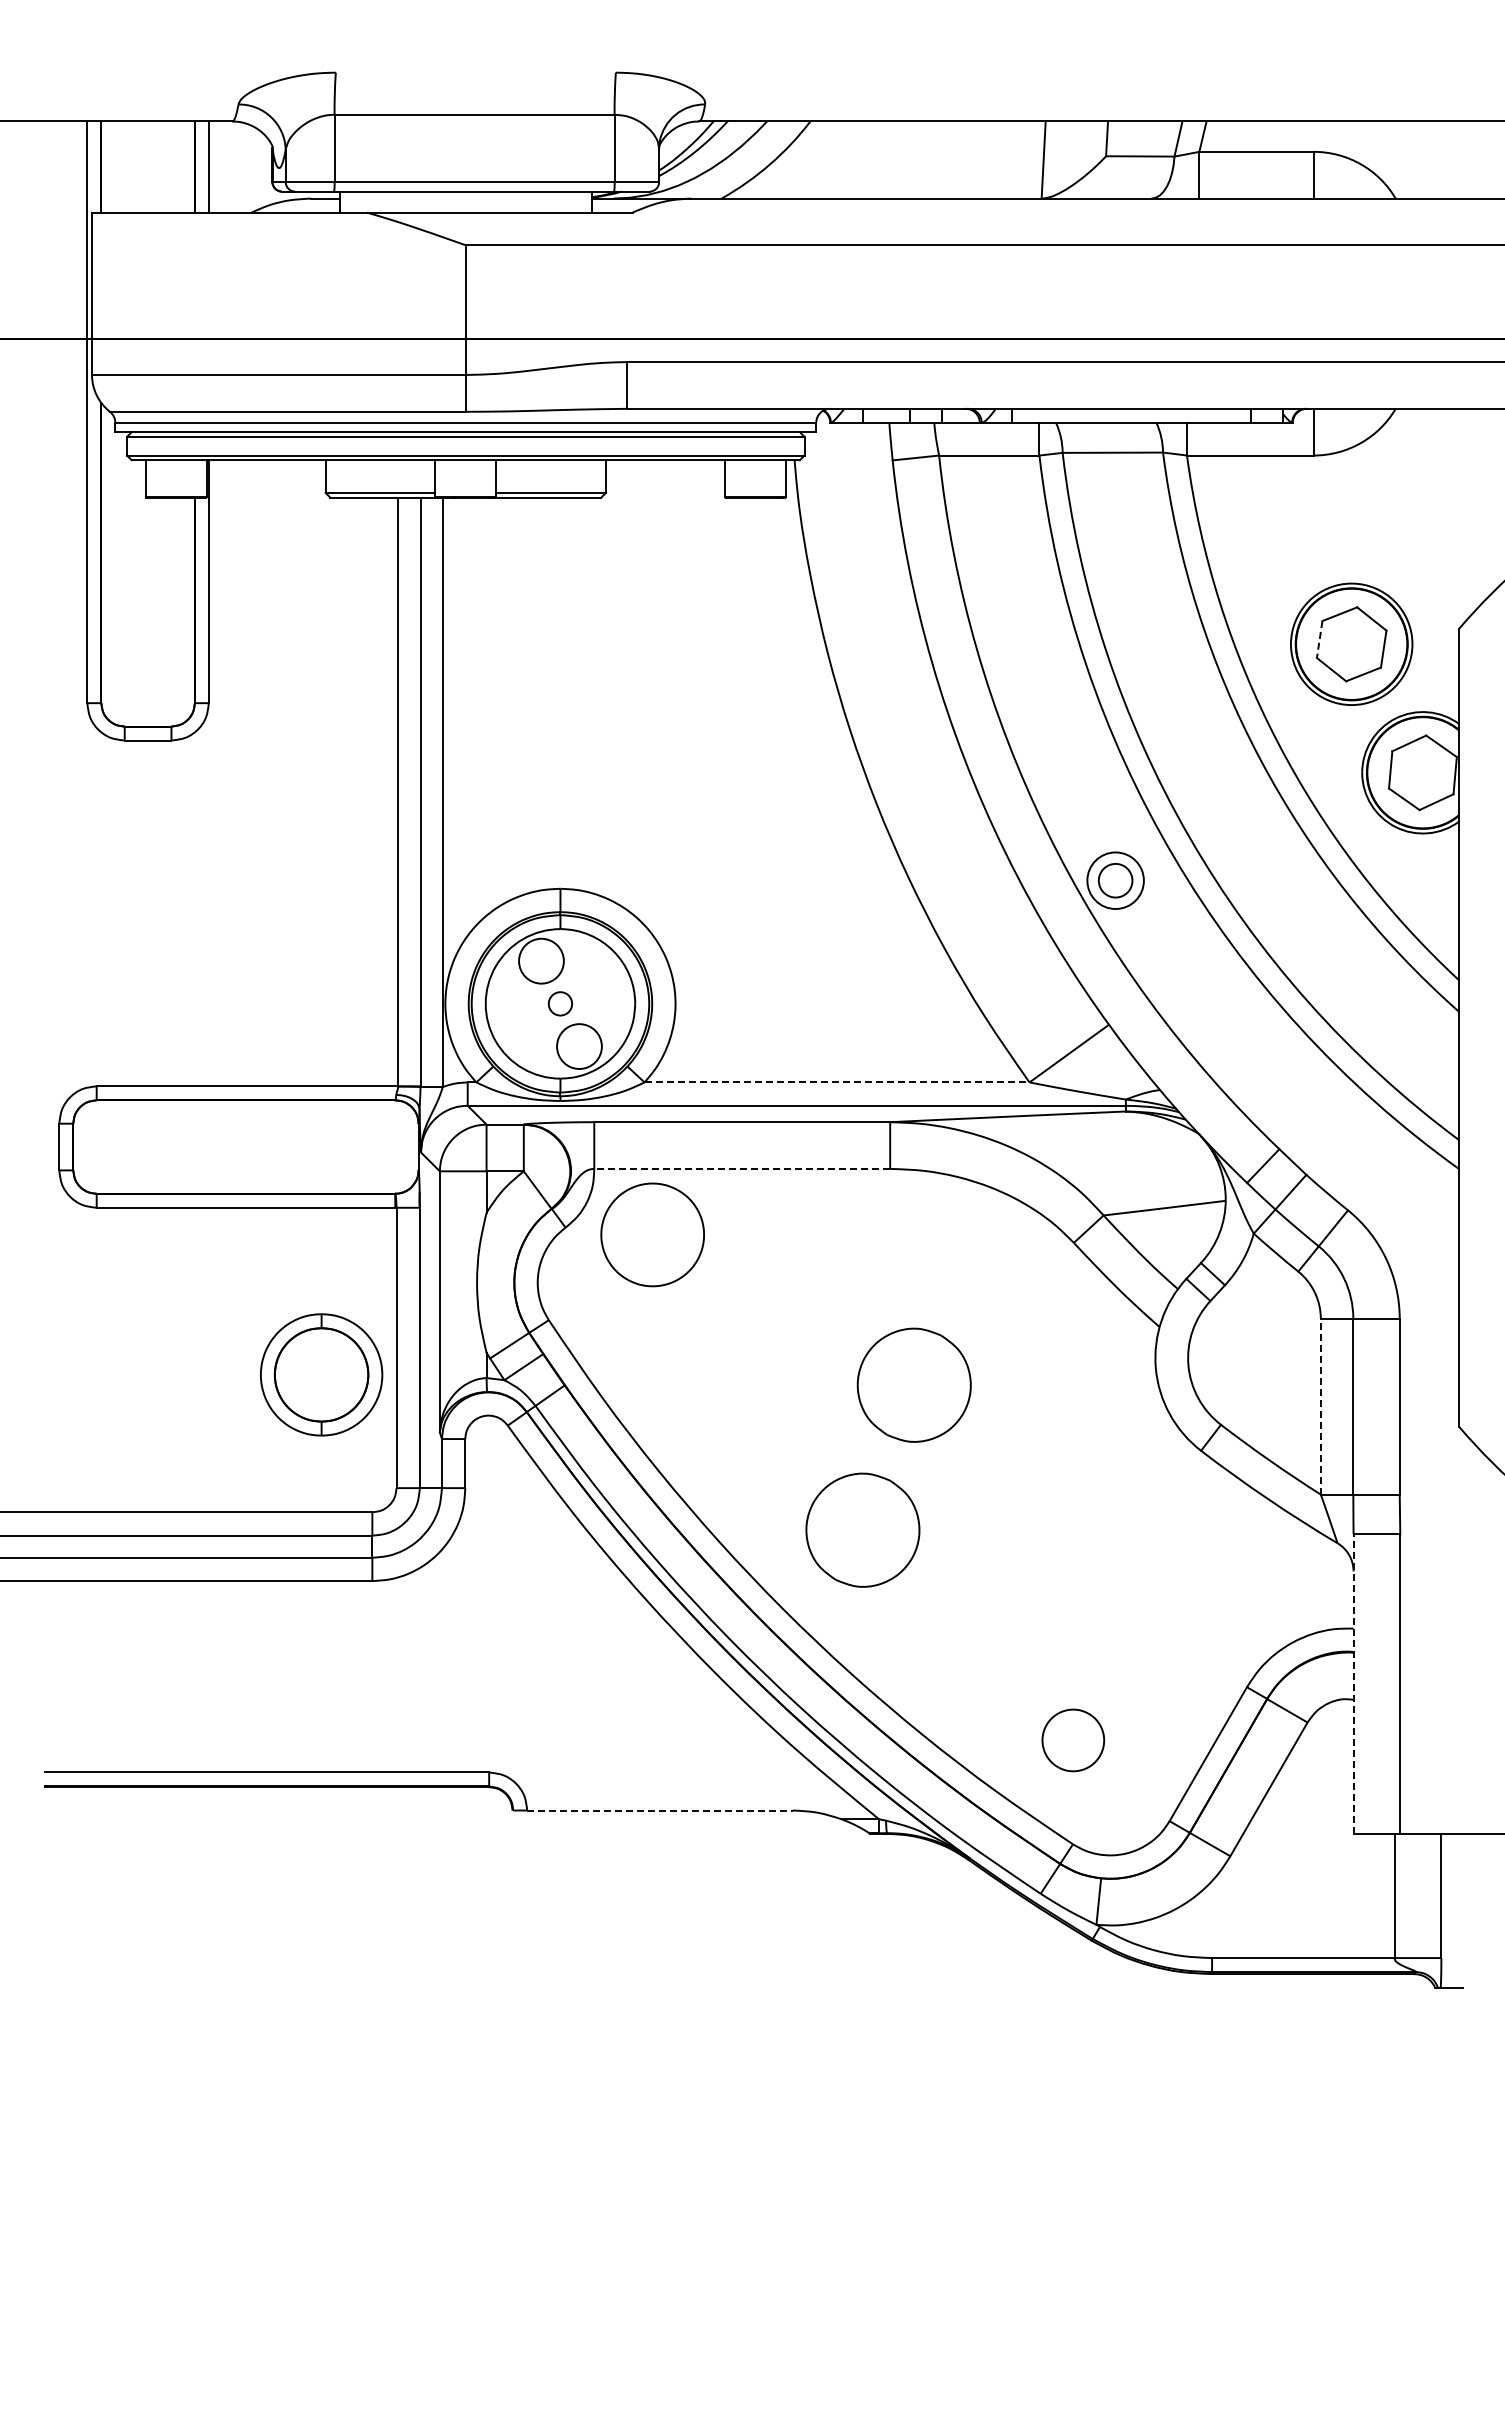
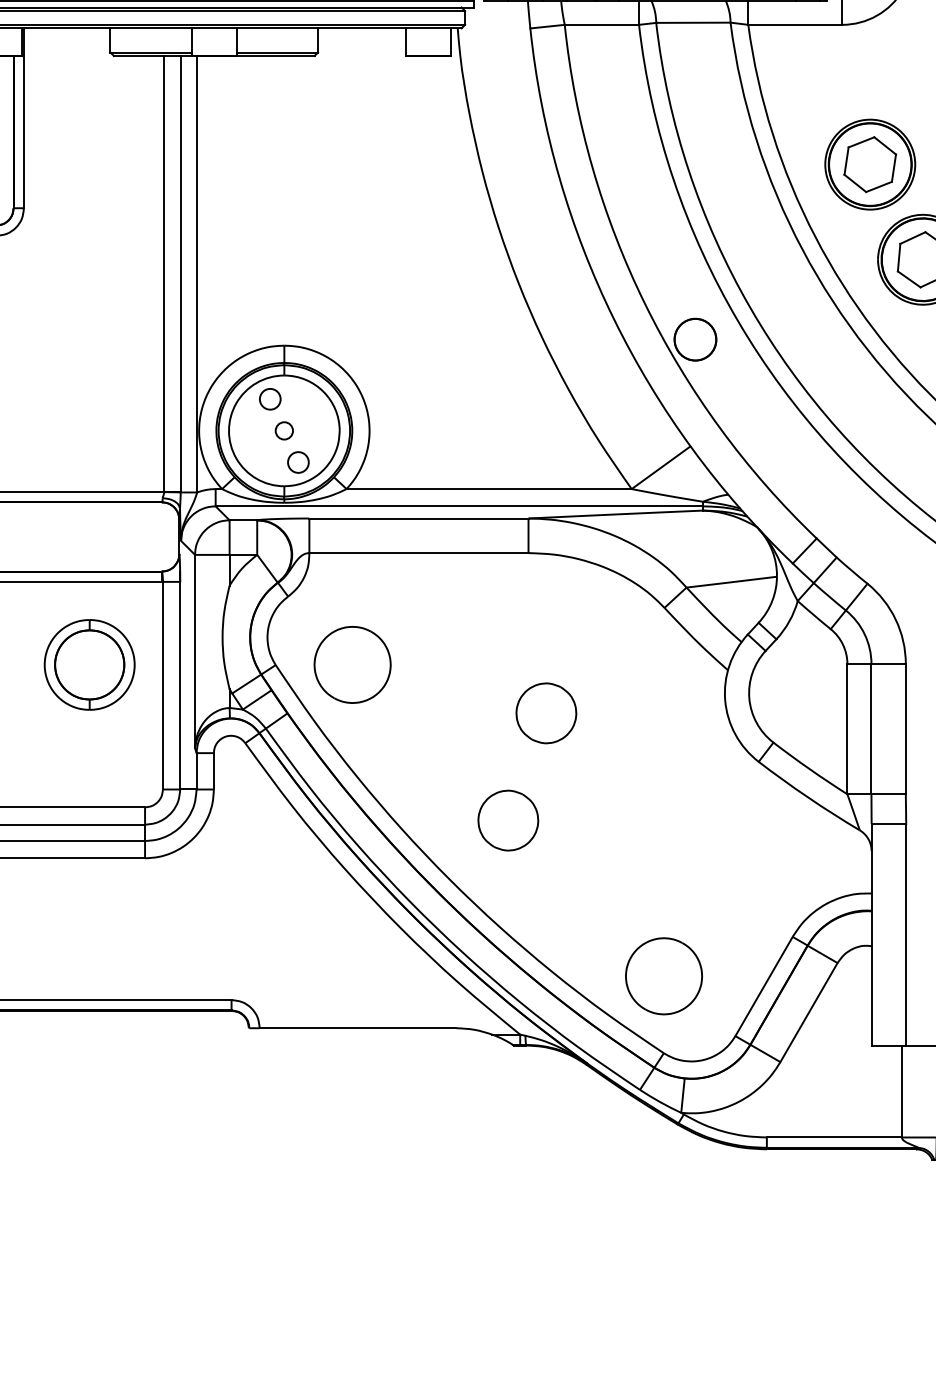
line: (1319, 639) -> (846, 161), dashed -> solid
circle: (1115, 880) -> (695, 339), size x1.67
circle: (541, 961) -> (270, 399), size x0.62
circle: (579, 1046) -> (298, 462), size x0.62
line: (837, 1082) -> (489, 489), dashed -> solid
line: (742, 1168) -> (419, 552), dashed -> solid
part: (652, 1234) -> (352, 664), moved
part: (321, 1374) -> (89, 664), moved
part: (914, 1385) -> (546, 713), size x0.71
line: (1320, 1406) -> (847, 729), dashed -> solid
part: (862, 1529) -> (508, 820), size x0.71
line: (1353, 1684) -> (871, 934), dashed -> solid
part: (1073, 1740) -> (664, 976), size x1.67
line: (660, 1810) -> (358, 1028), dashed -> solid

